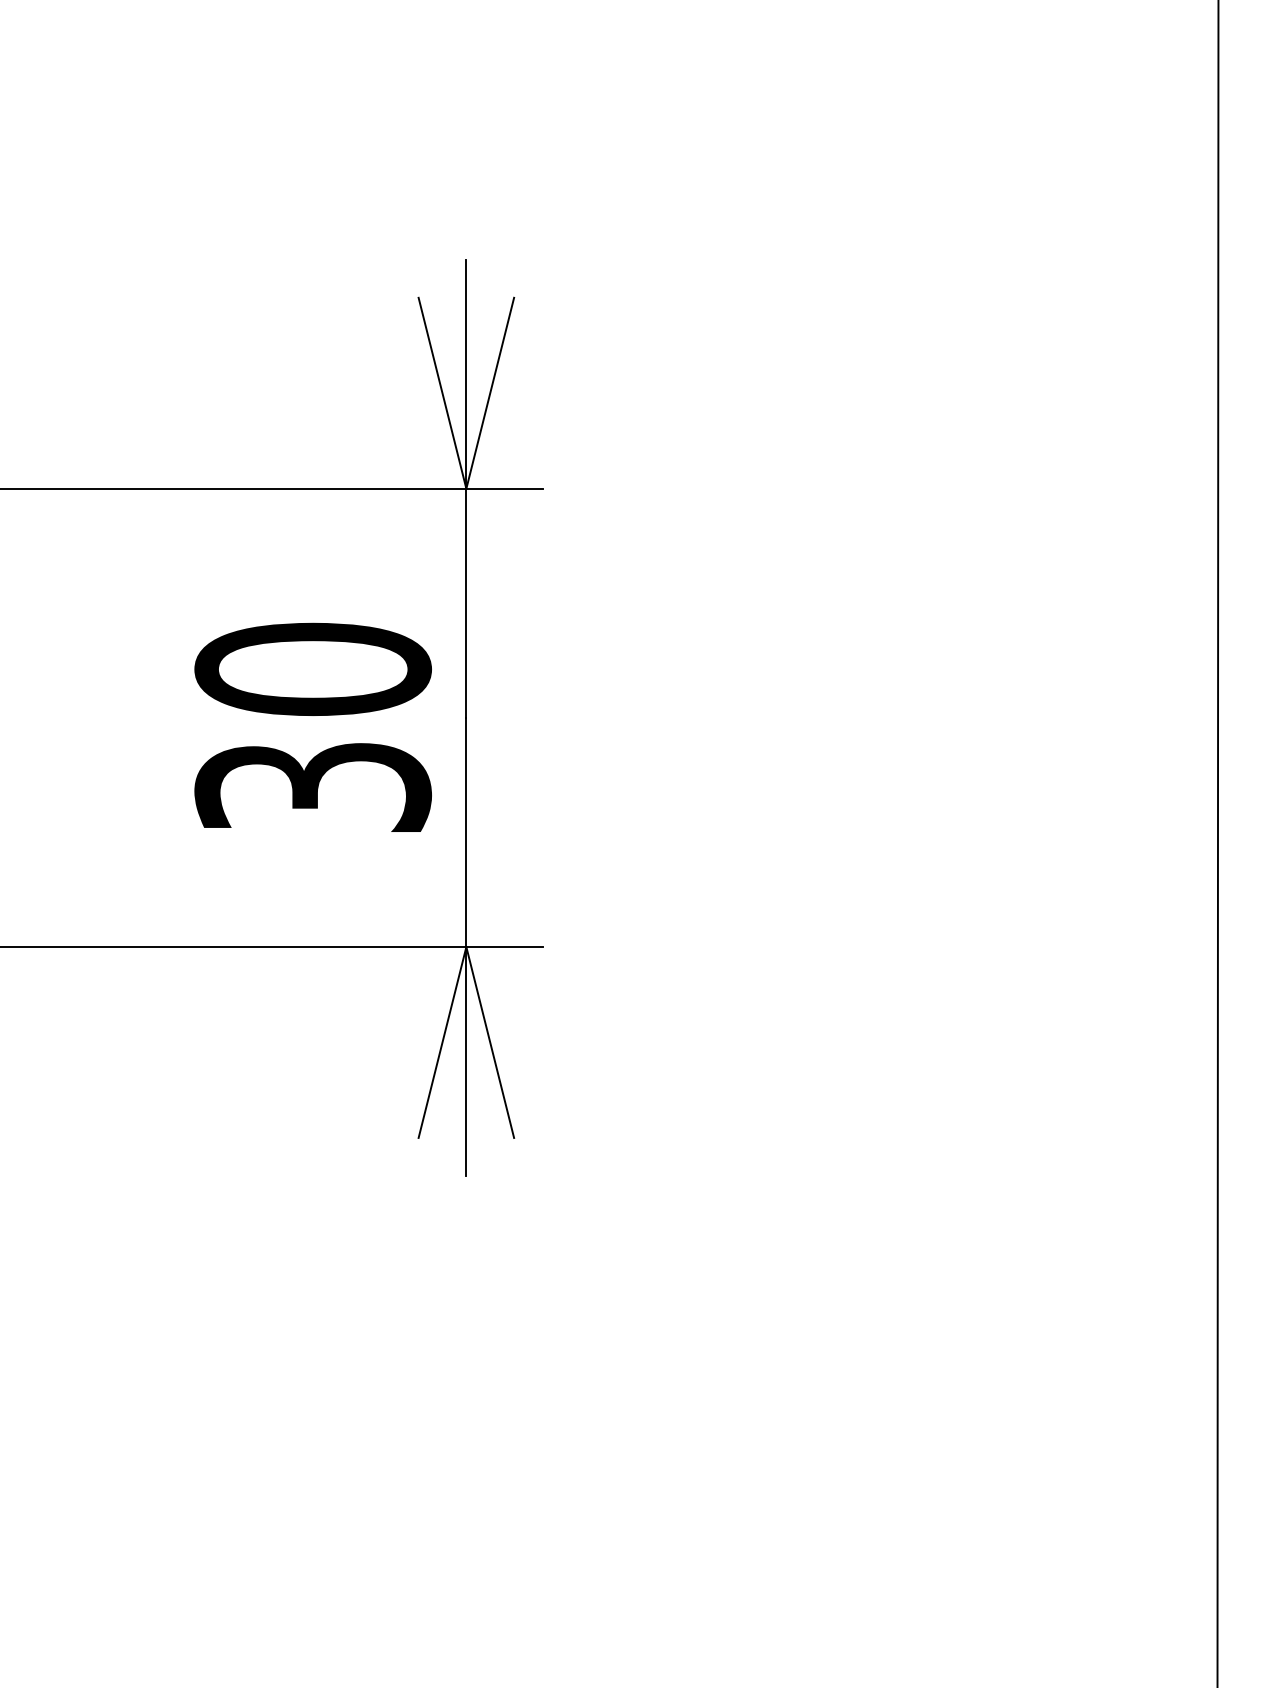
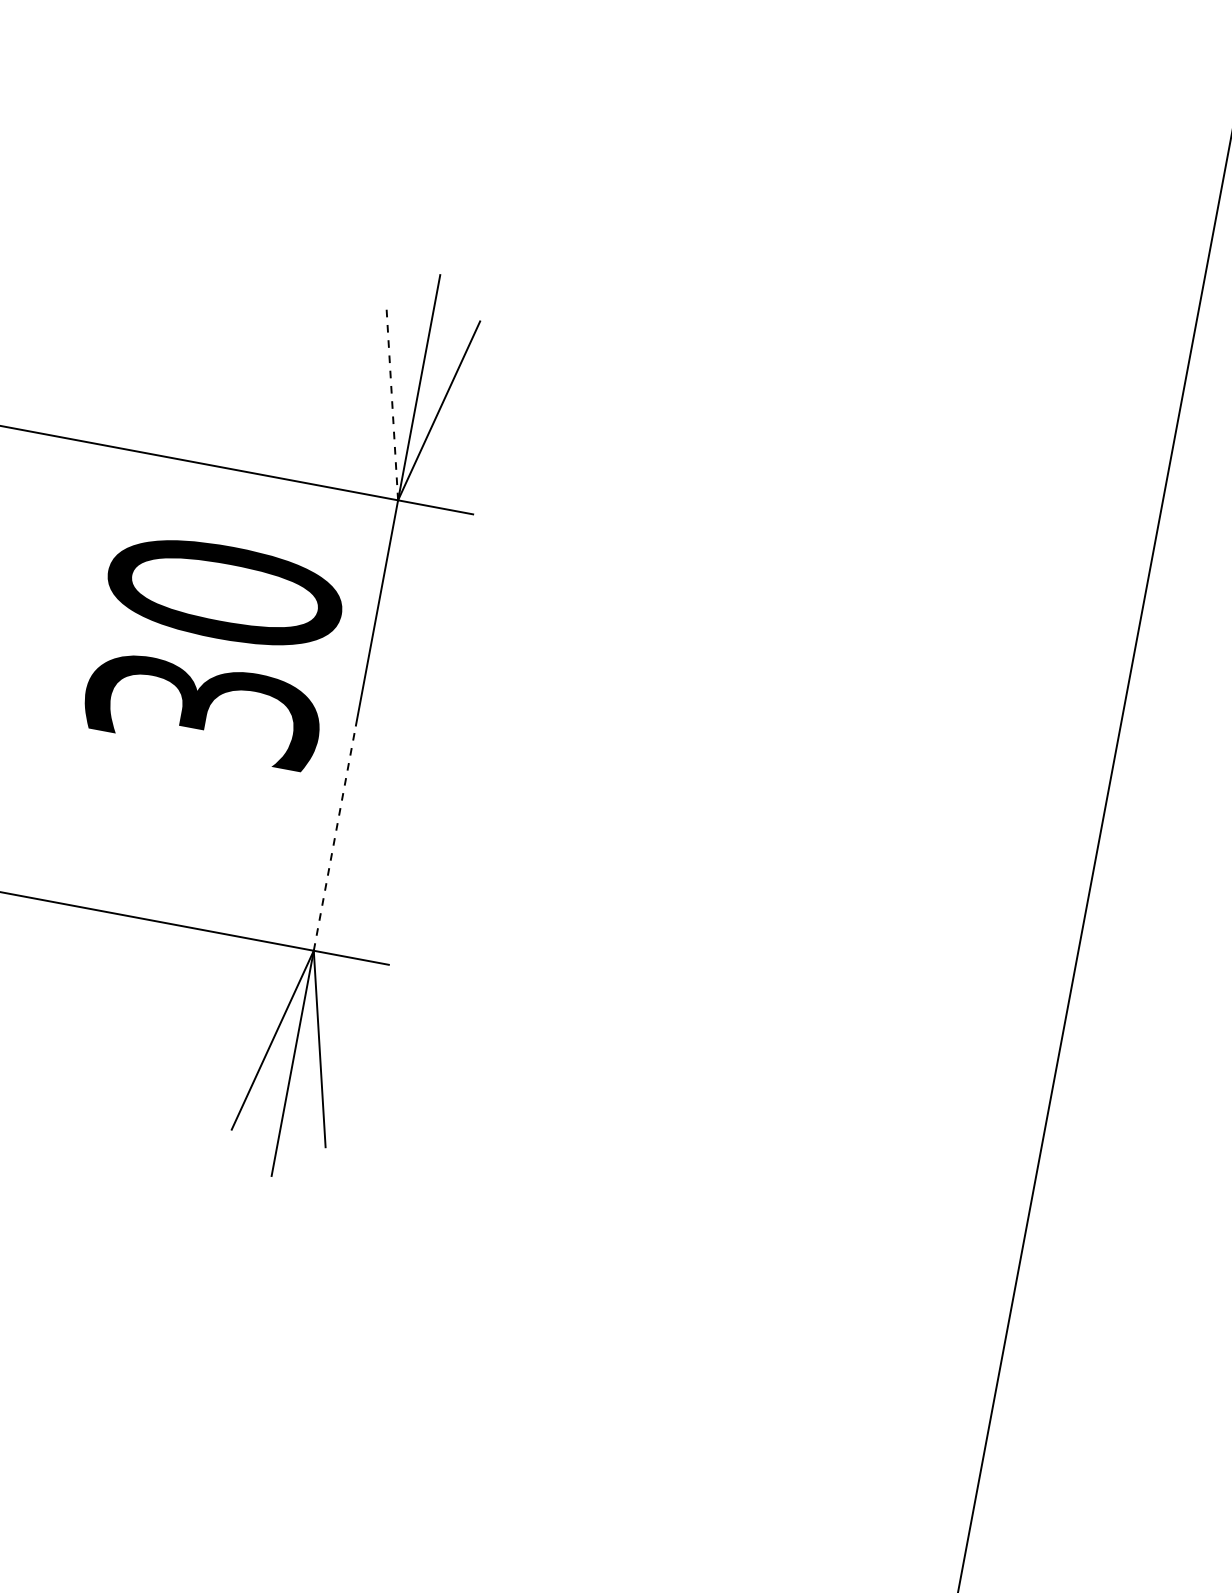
line: (442, 392) -> (392, 401), solid -> dashed
text: (312, 726) -> (213, 648), moved
line: (466, 832) -> (335, 838), solid -> dashed

